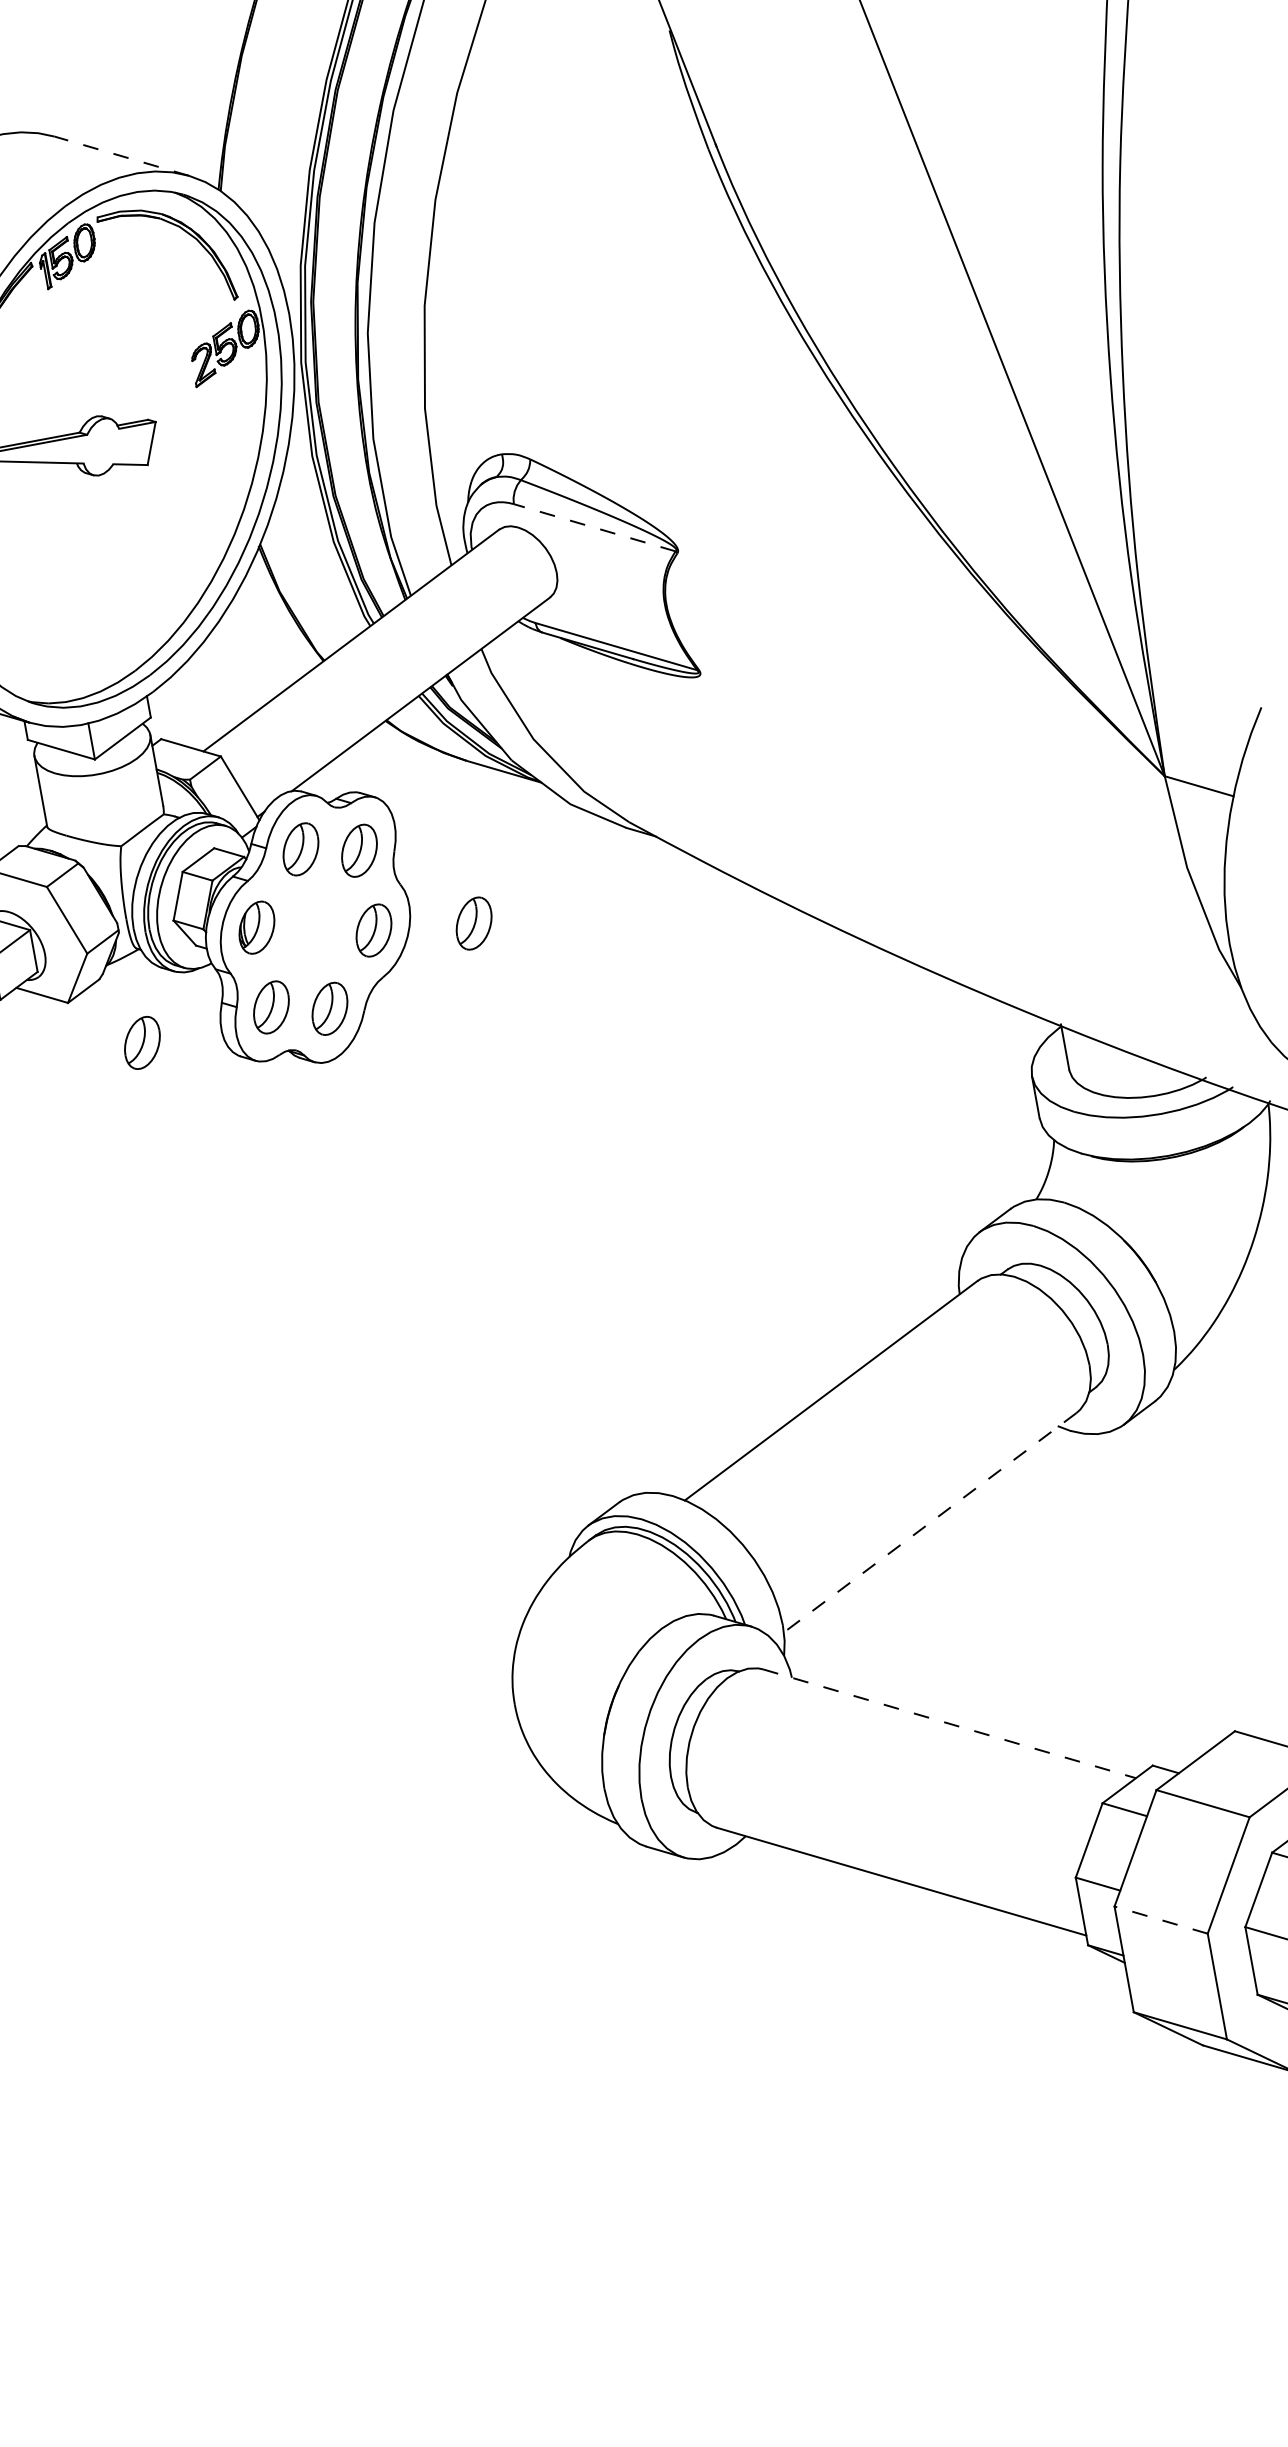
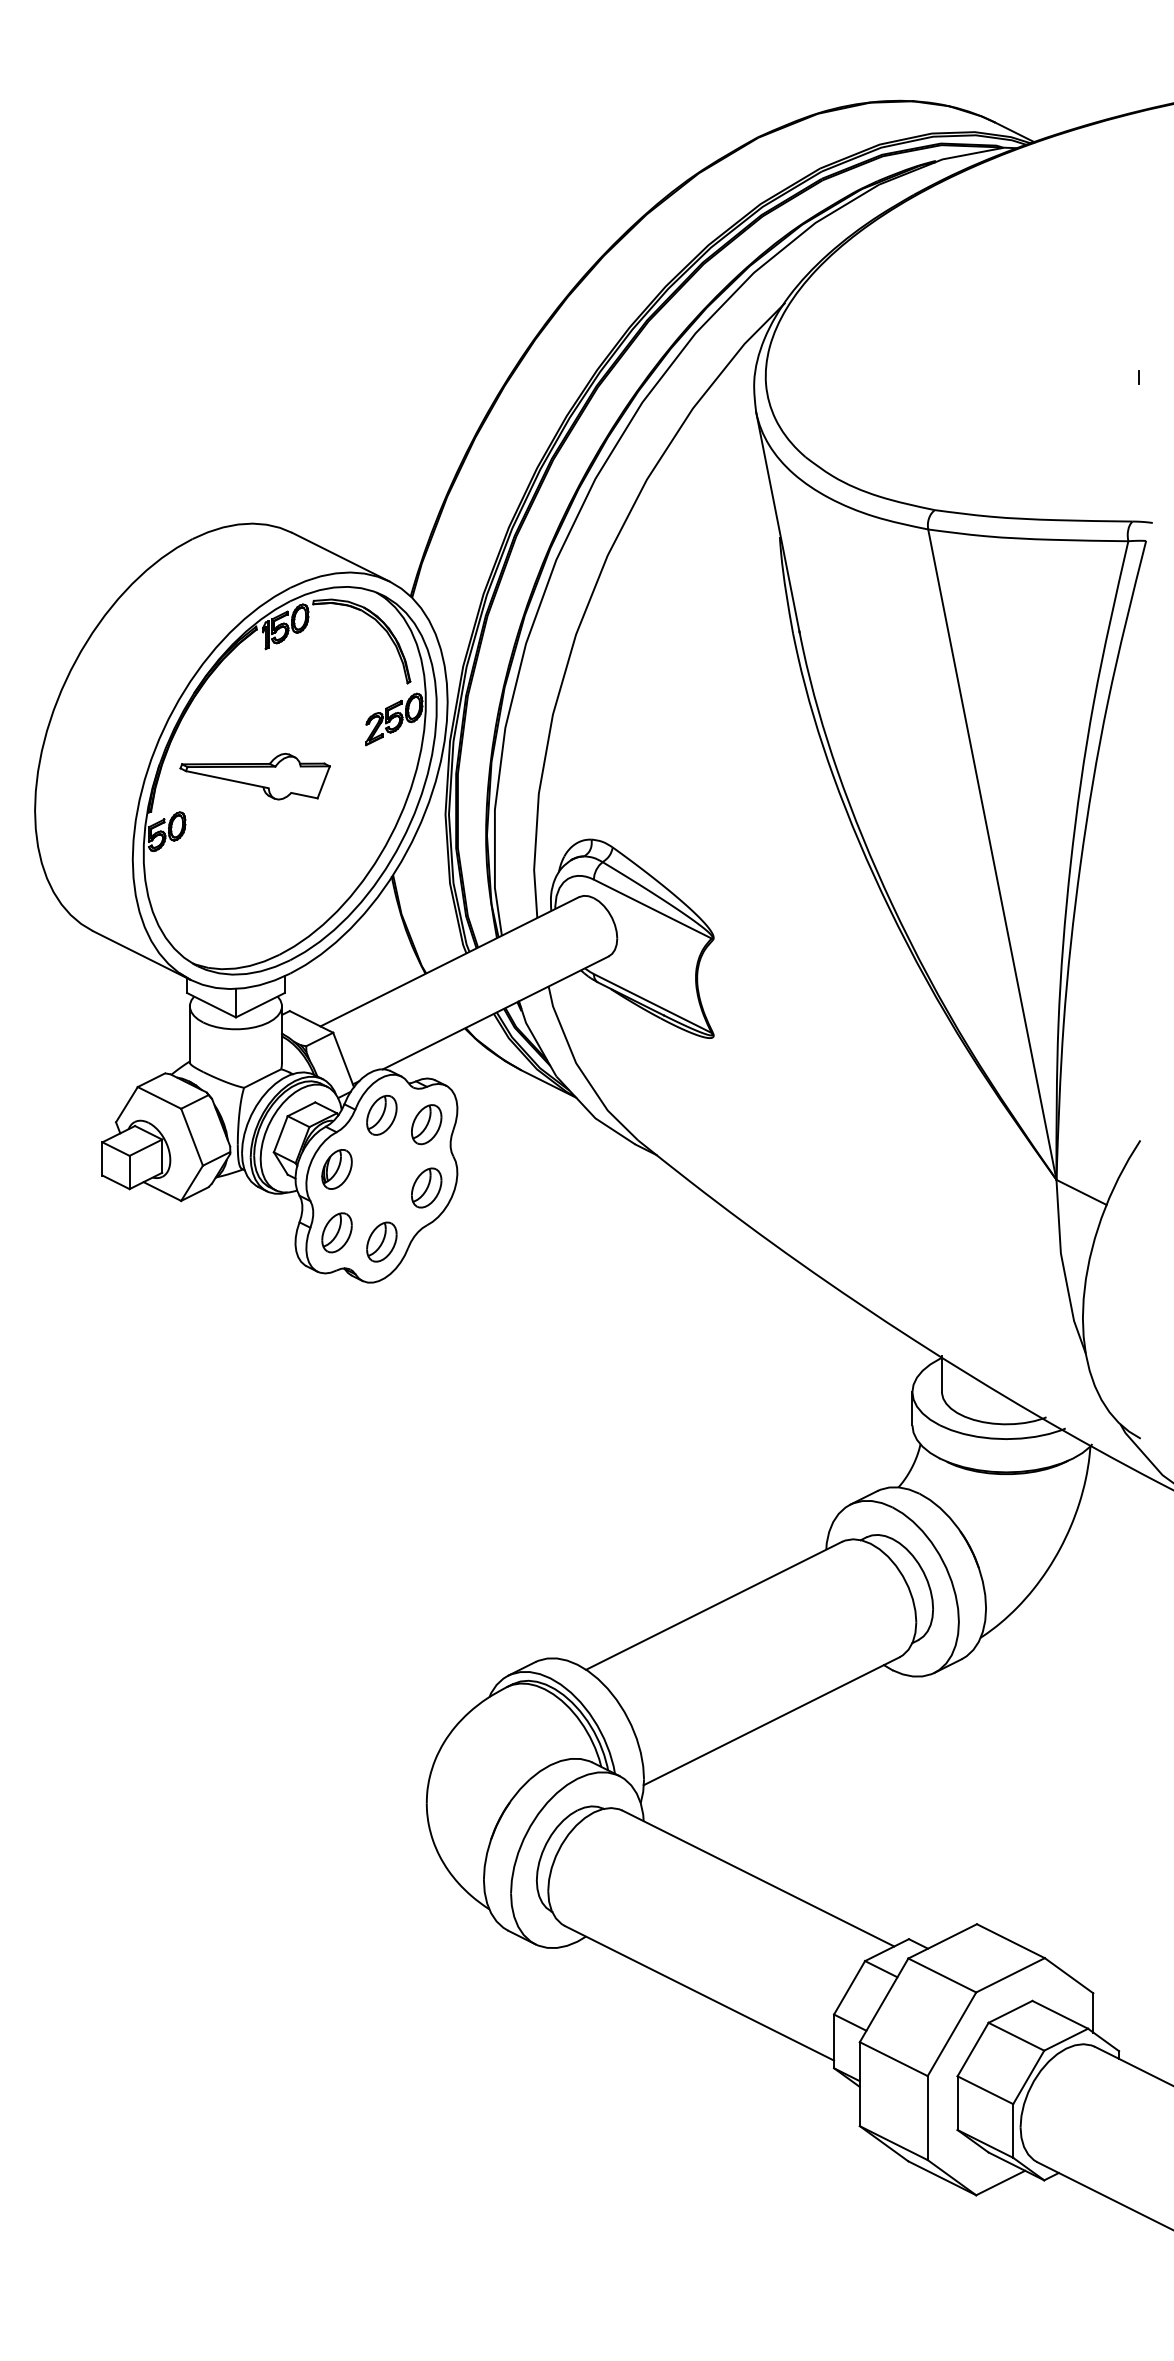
line: (121, 156) -> (340, 557), dashed -> solid
line: (594, 528) -> (652, 909), dashed -> solid
part: (473, 923) -> (504, 1196), removed
part: (141, 1042) -> (232, 1241), removed
line: (930, 1523) -> (771, 1721), dashed -> solid
line: (949, 1723) -> (758, 1878), dashed -> solid
line: (1160, 1920) -> (893, 2059), dashed -> solid

